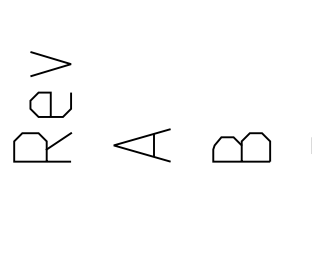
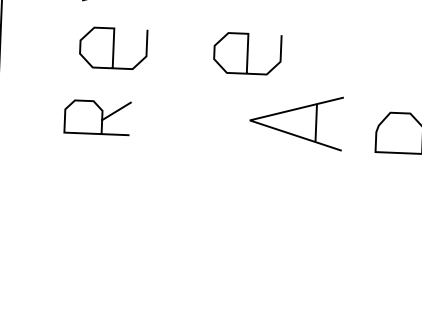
curve: (132, 104) -> (247, 53), added
part: (141, 145) -> (295, 122), moved
part: (42, 147) -> (97, 117), size x0.7

